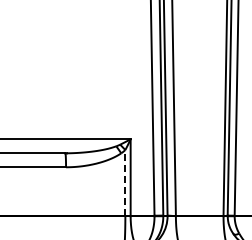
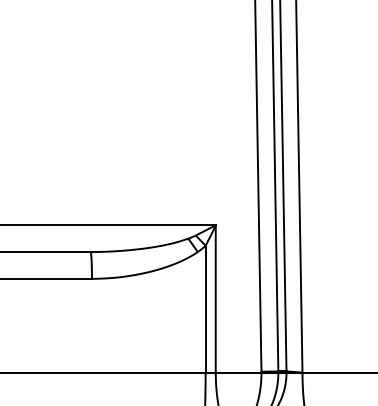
line: (125, 182) -> (205, 307), dashed -> solid

